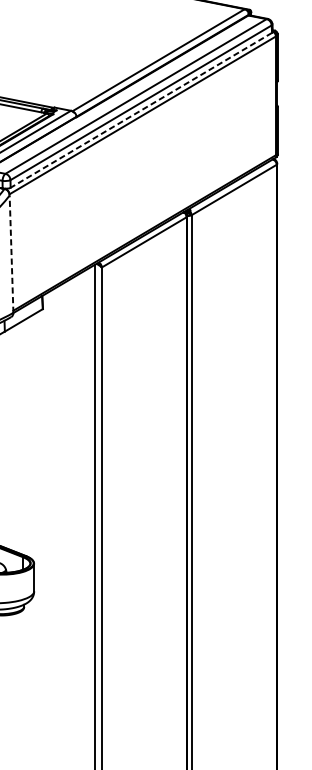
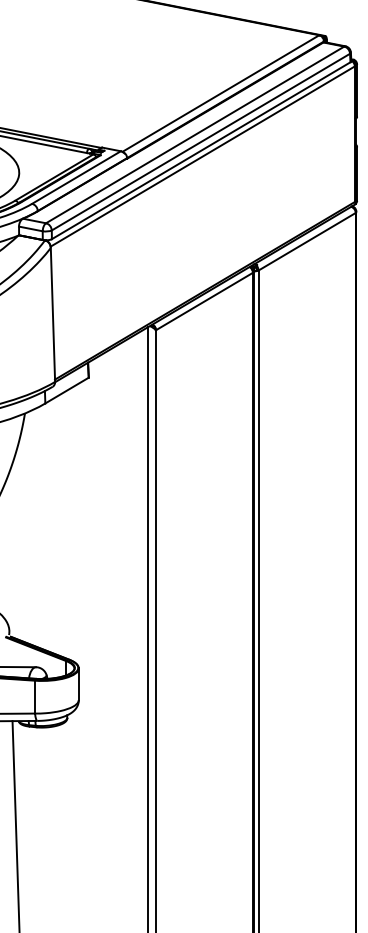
line: (141, 110) -> (201, 150), dashed -> solid
line: (11, 253) -> (52, 314), dashed -> solid

